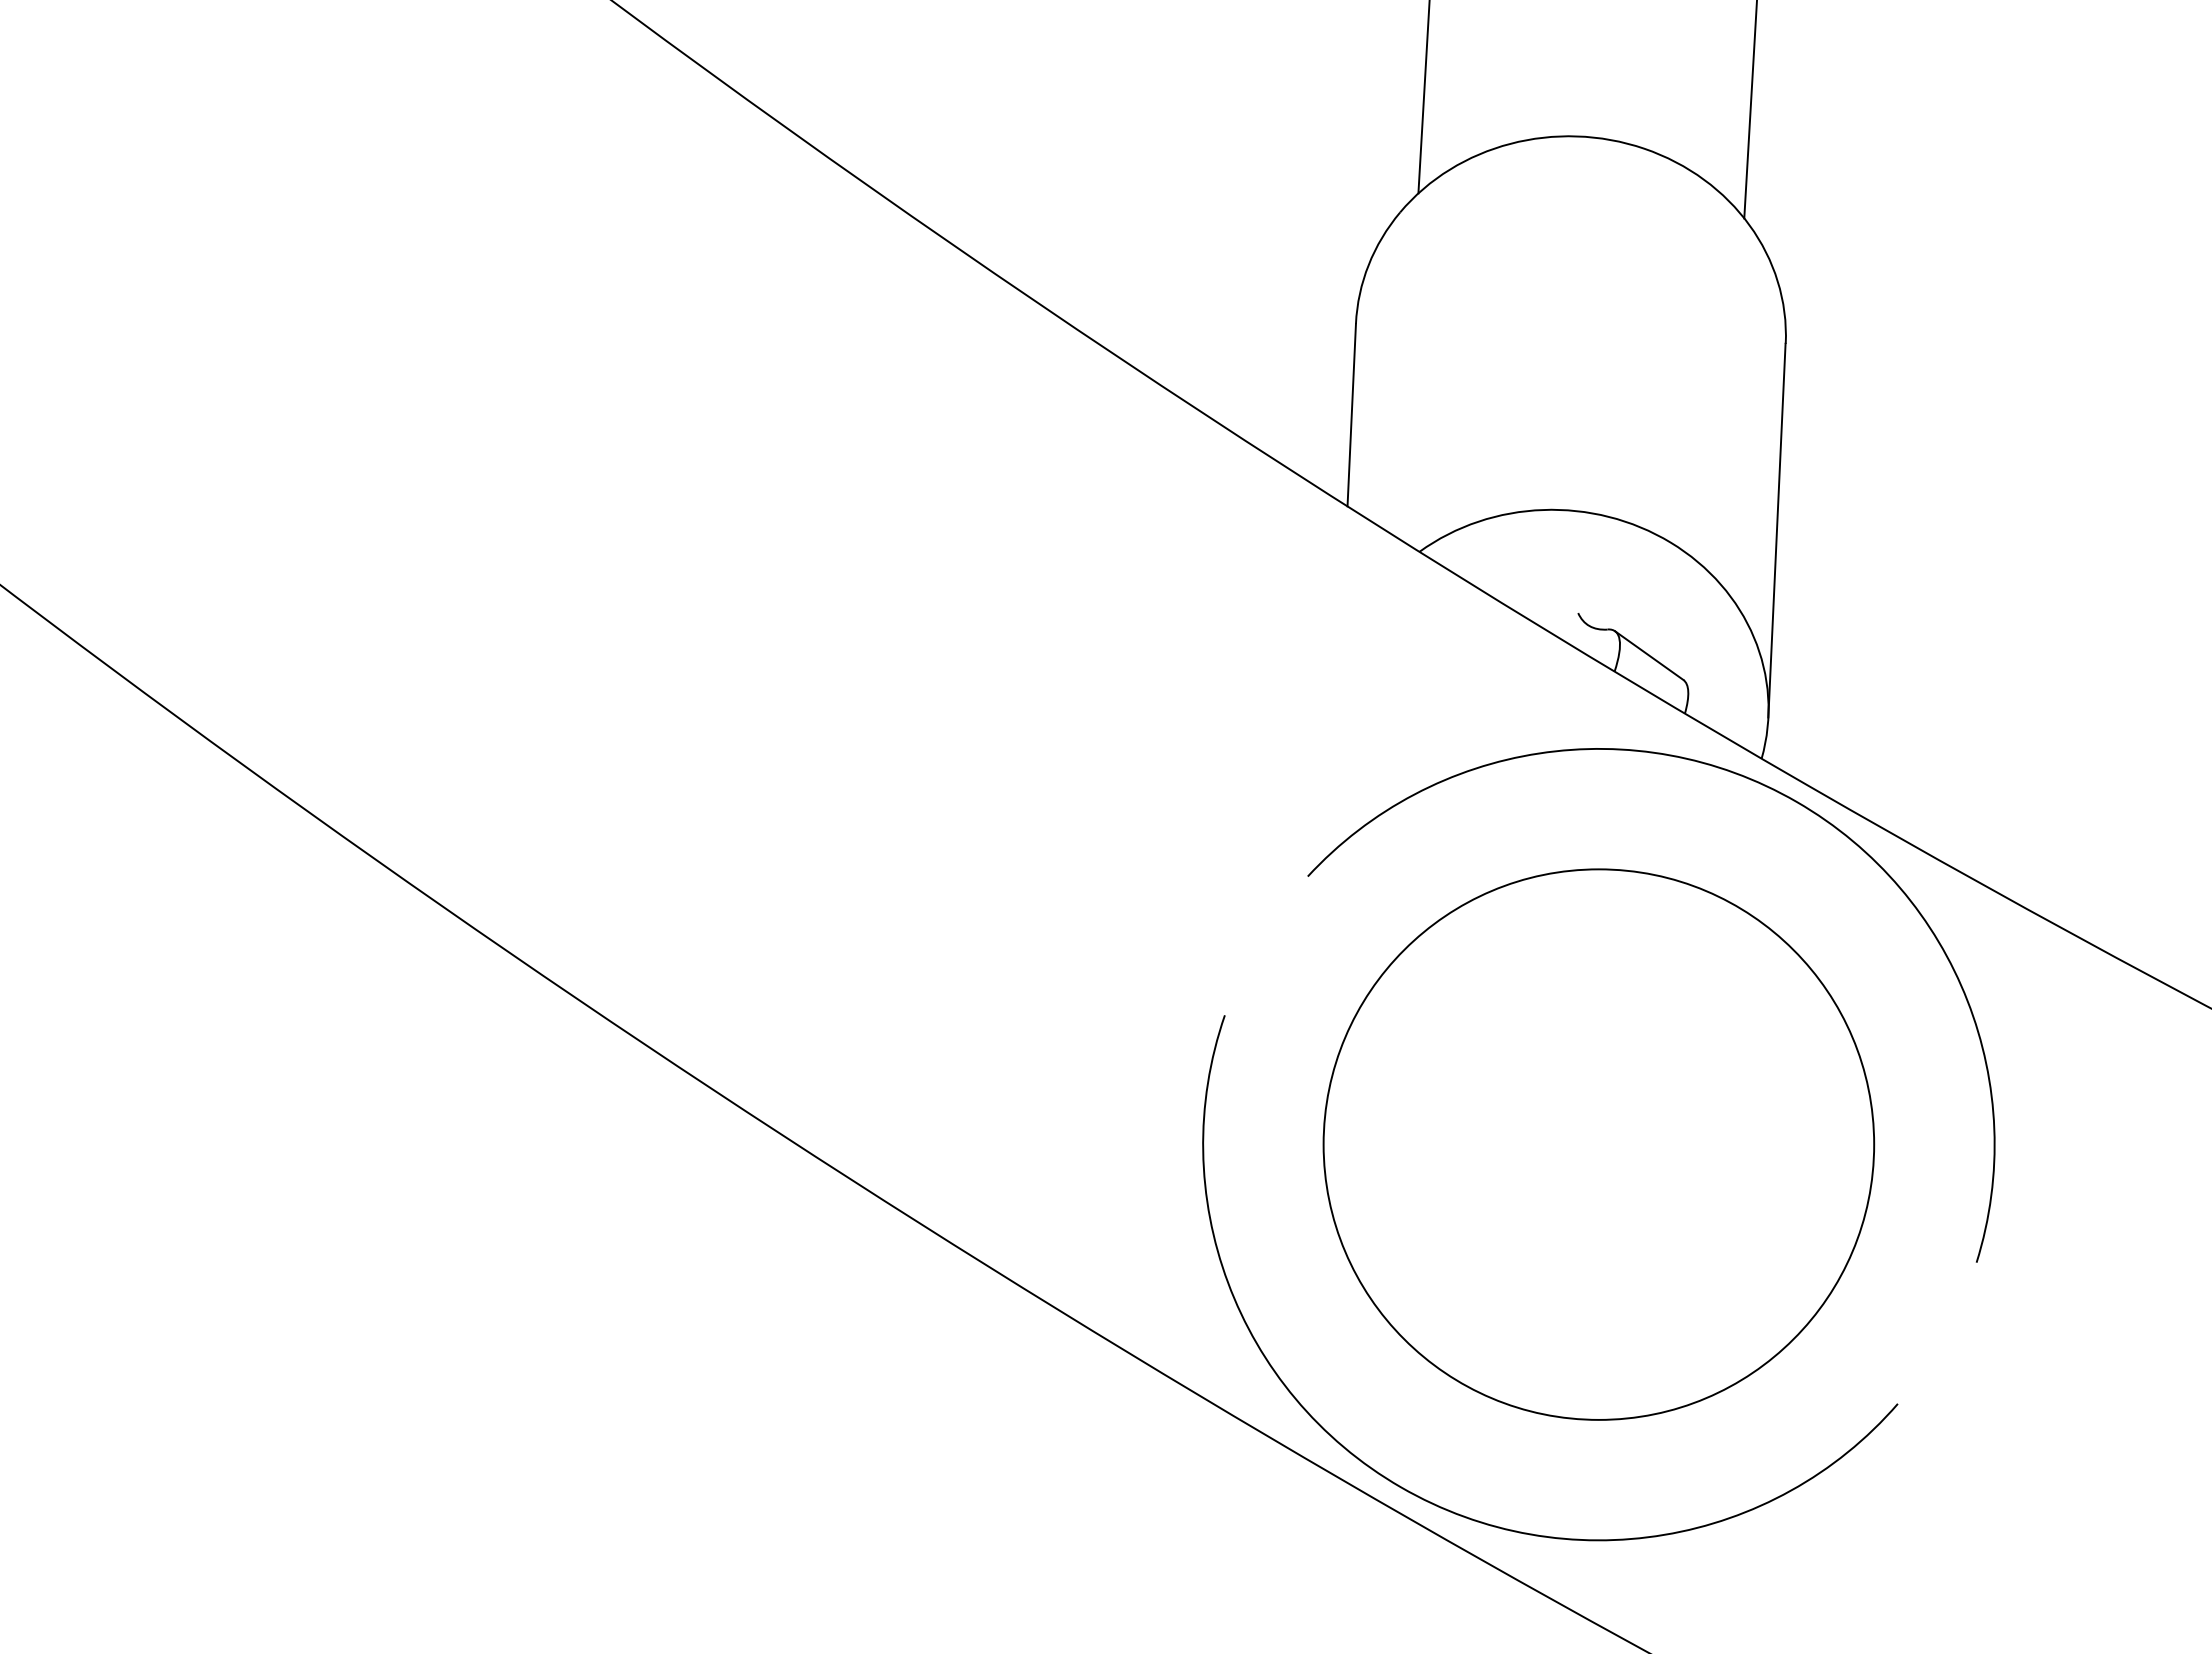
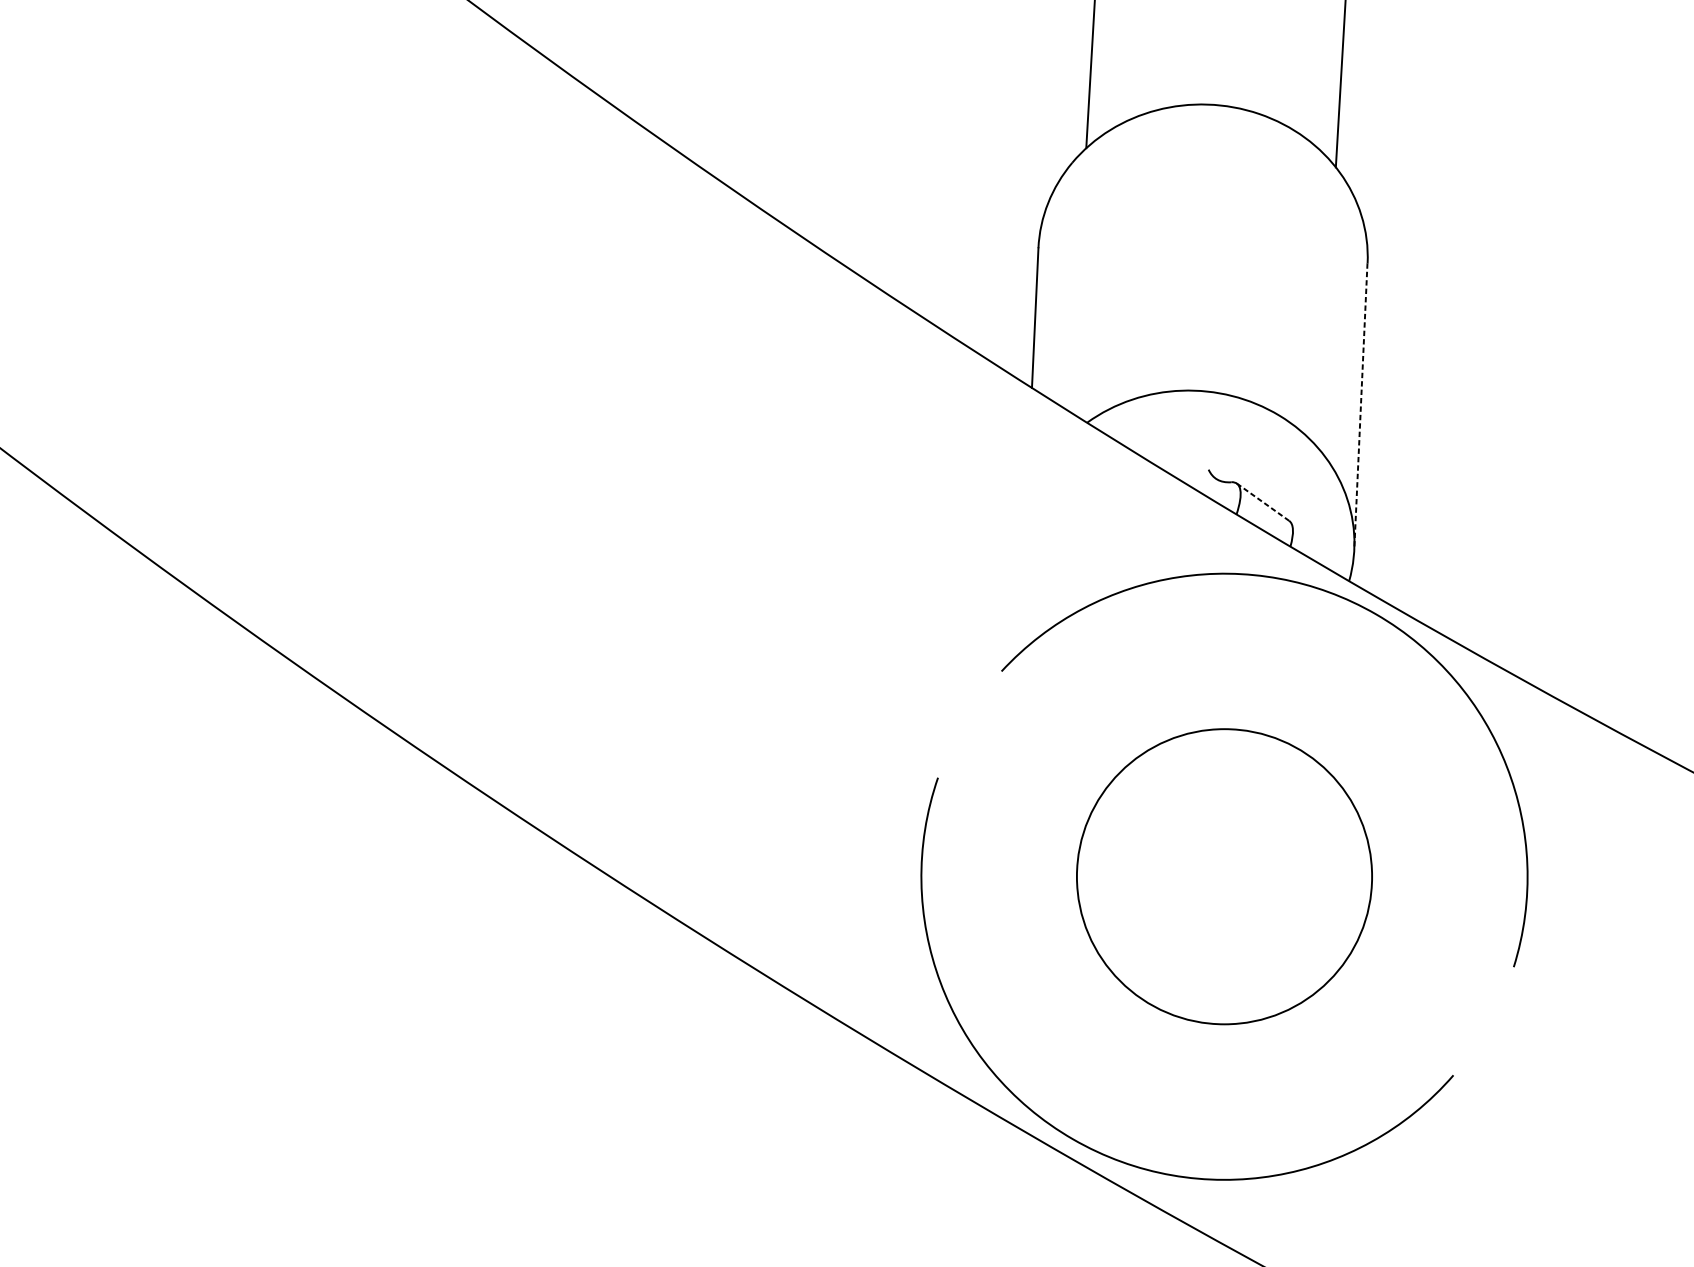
line: (1776, 531) -> (1360, 407), solid -> dashed
line: (1649, 655) -> (1263, 502), solid -> dashed
circle: (1598, 1144) -> (1224, 876), size x0.7

